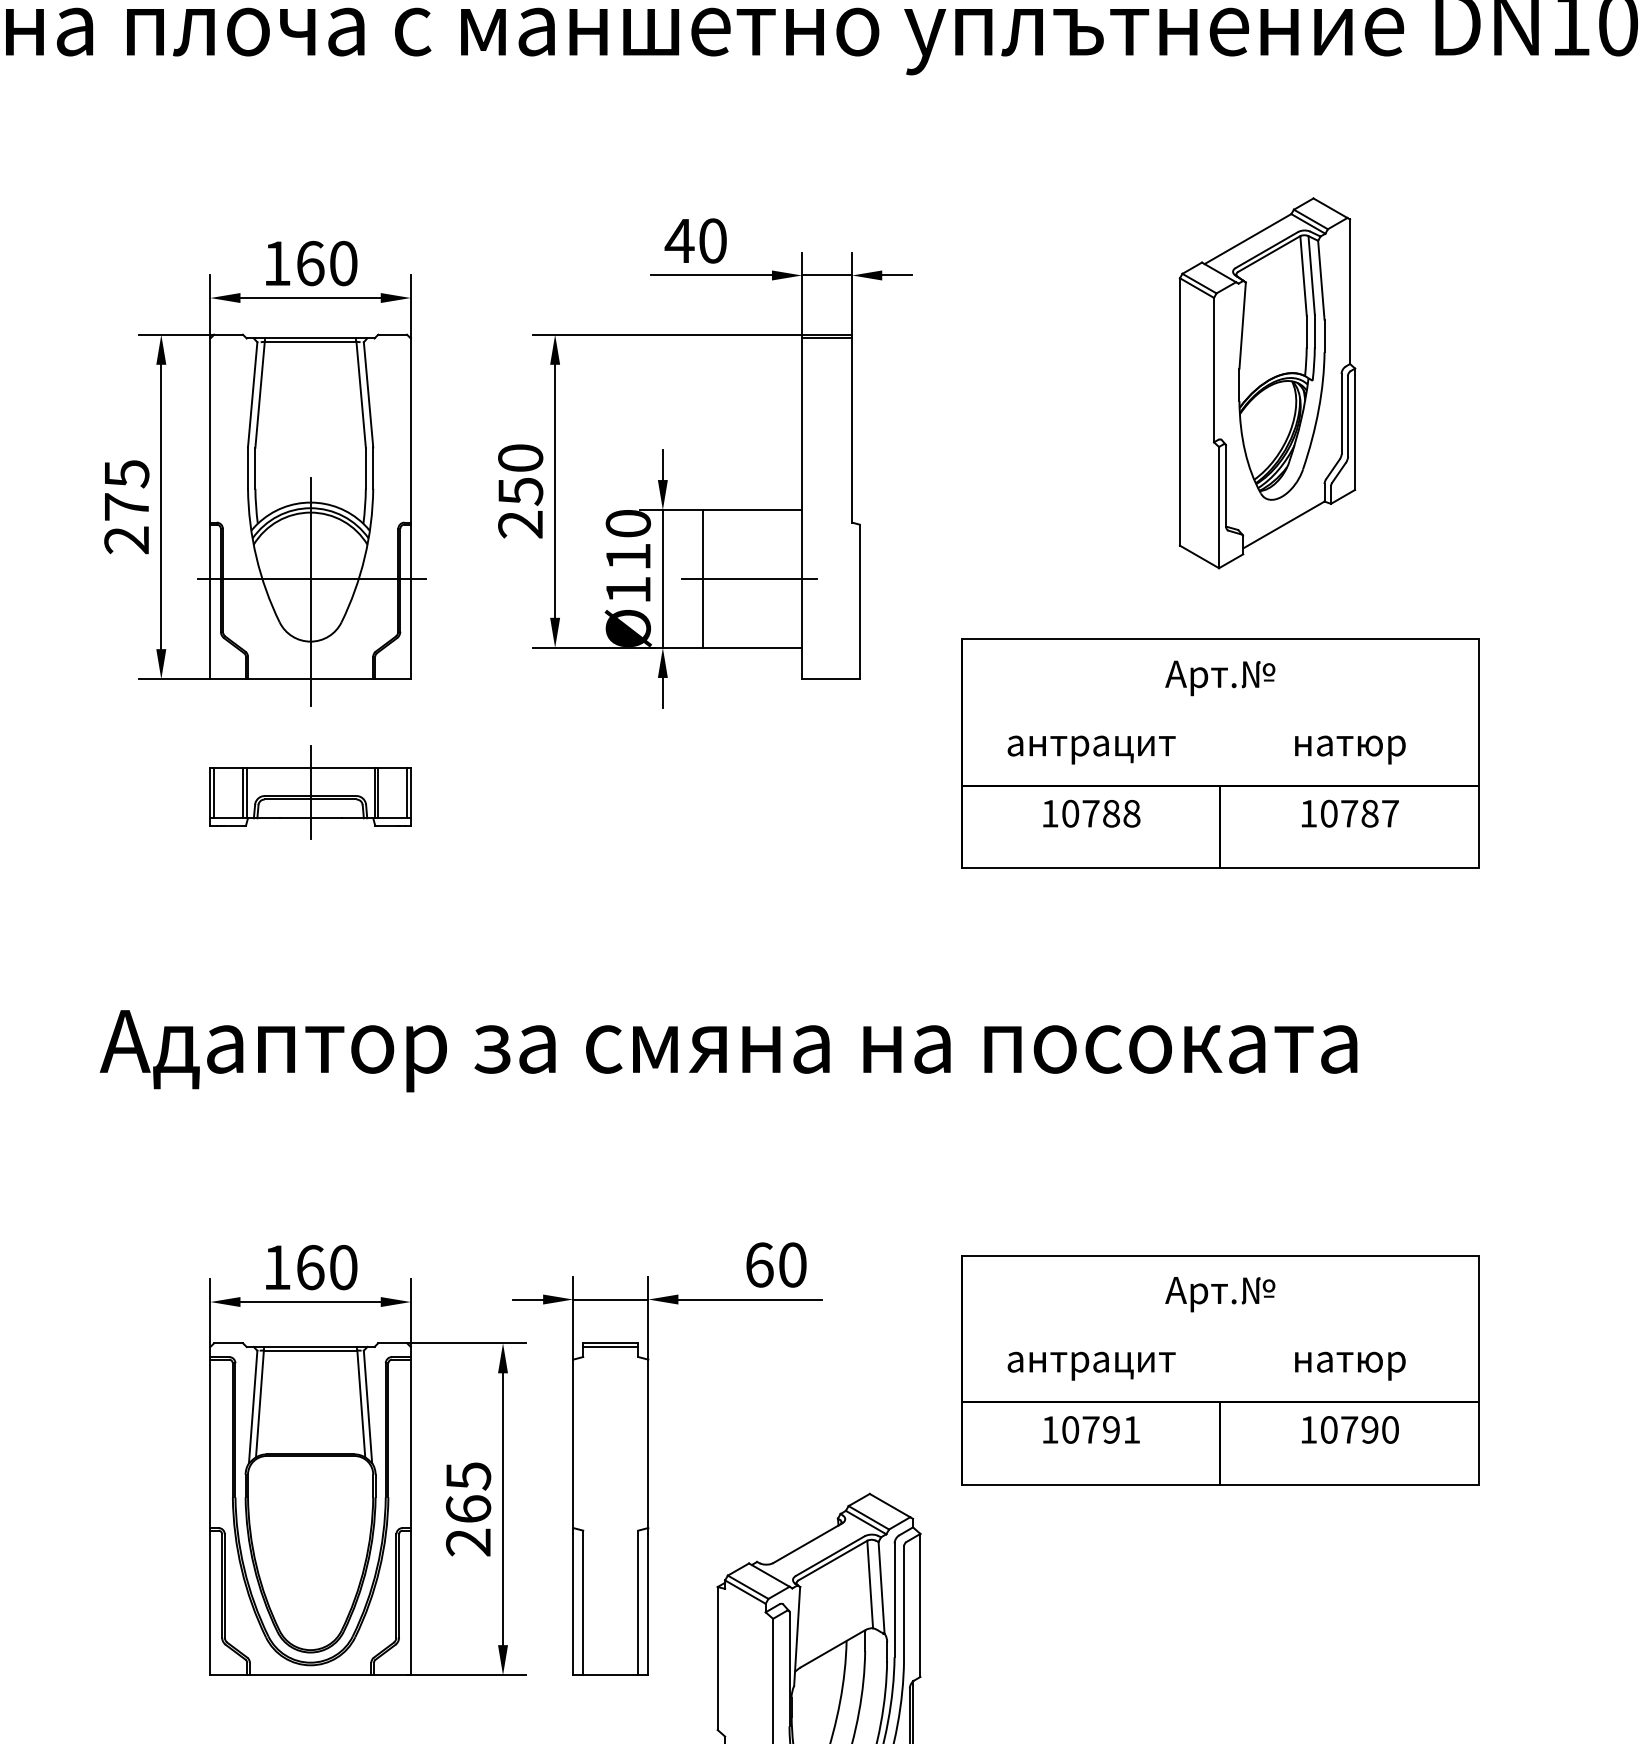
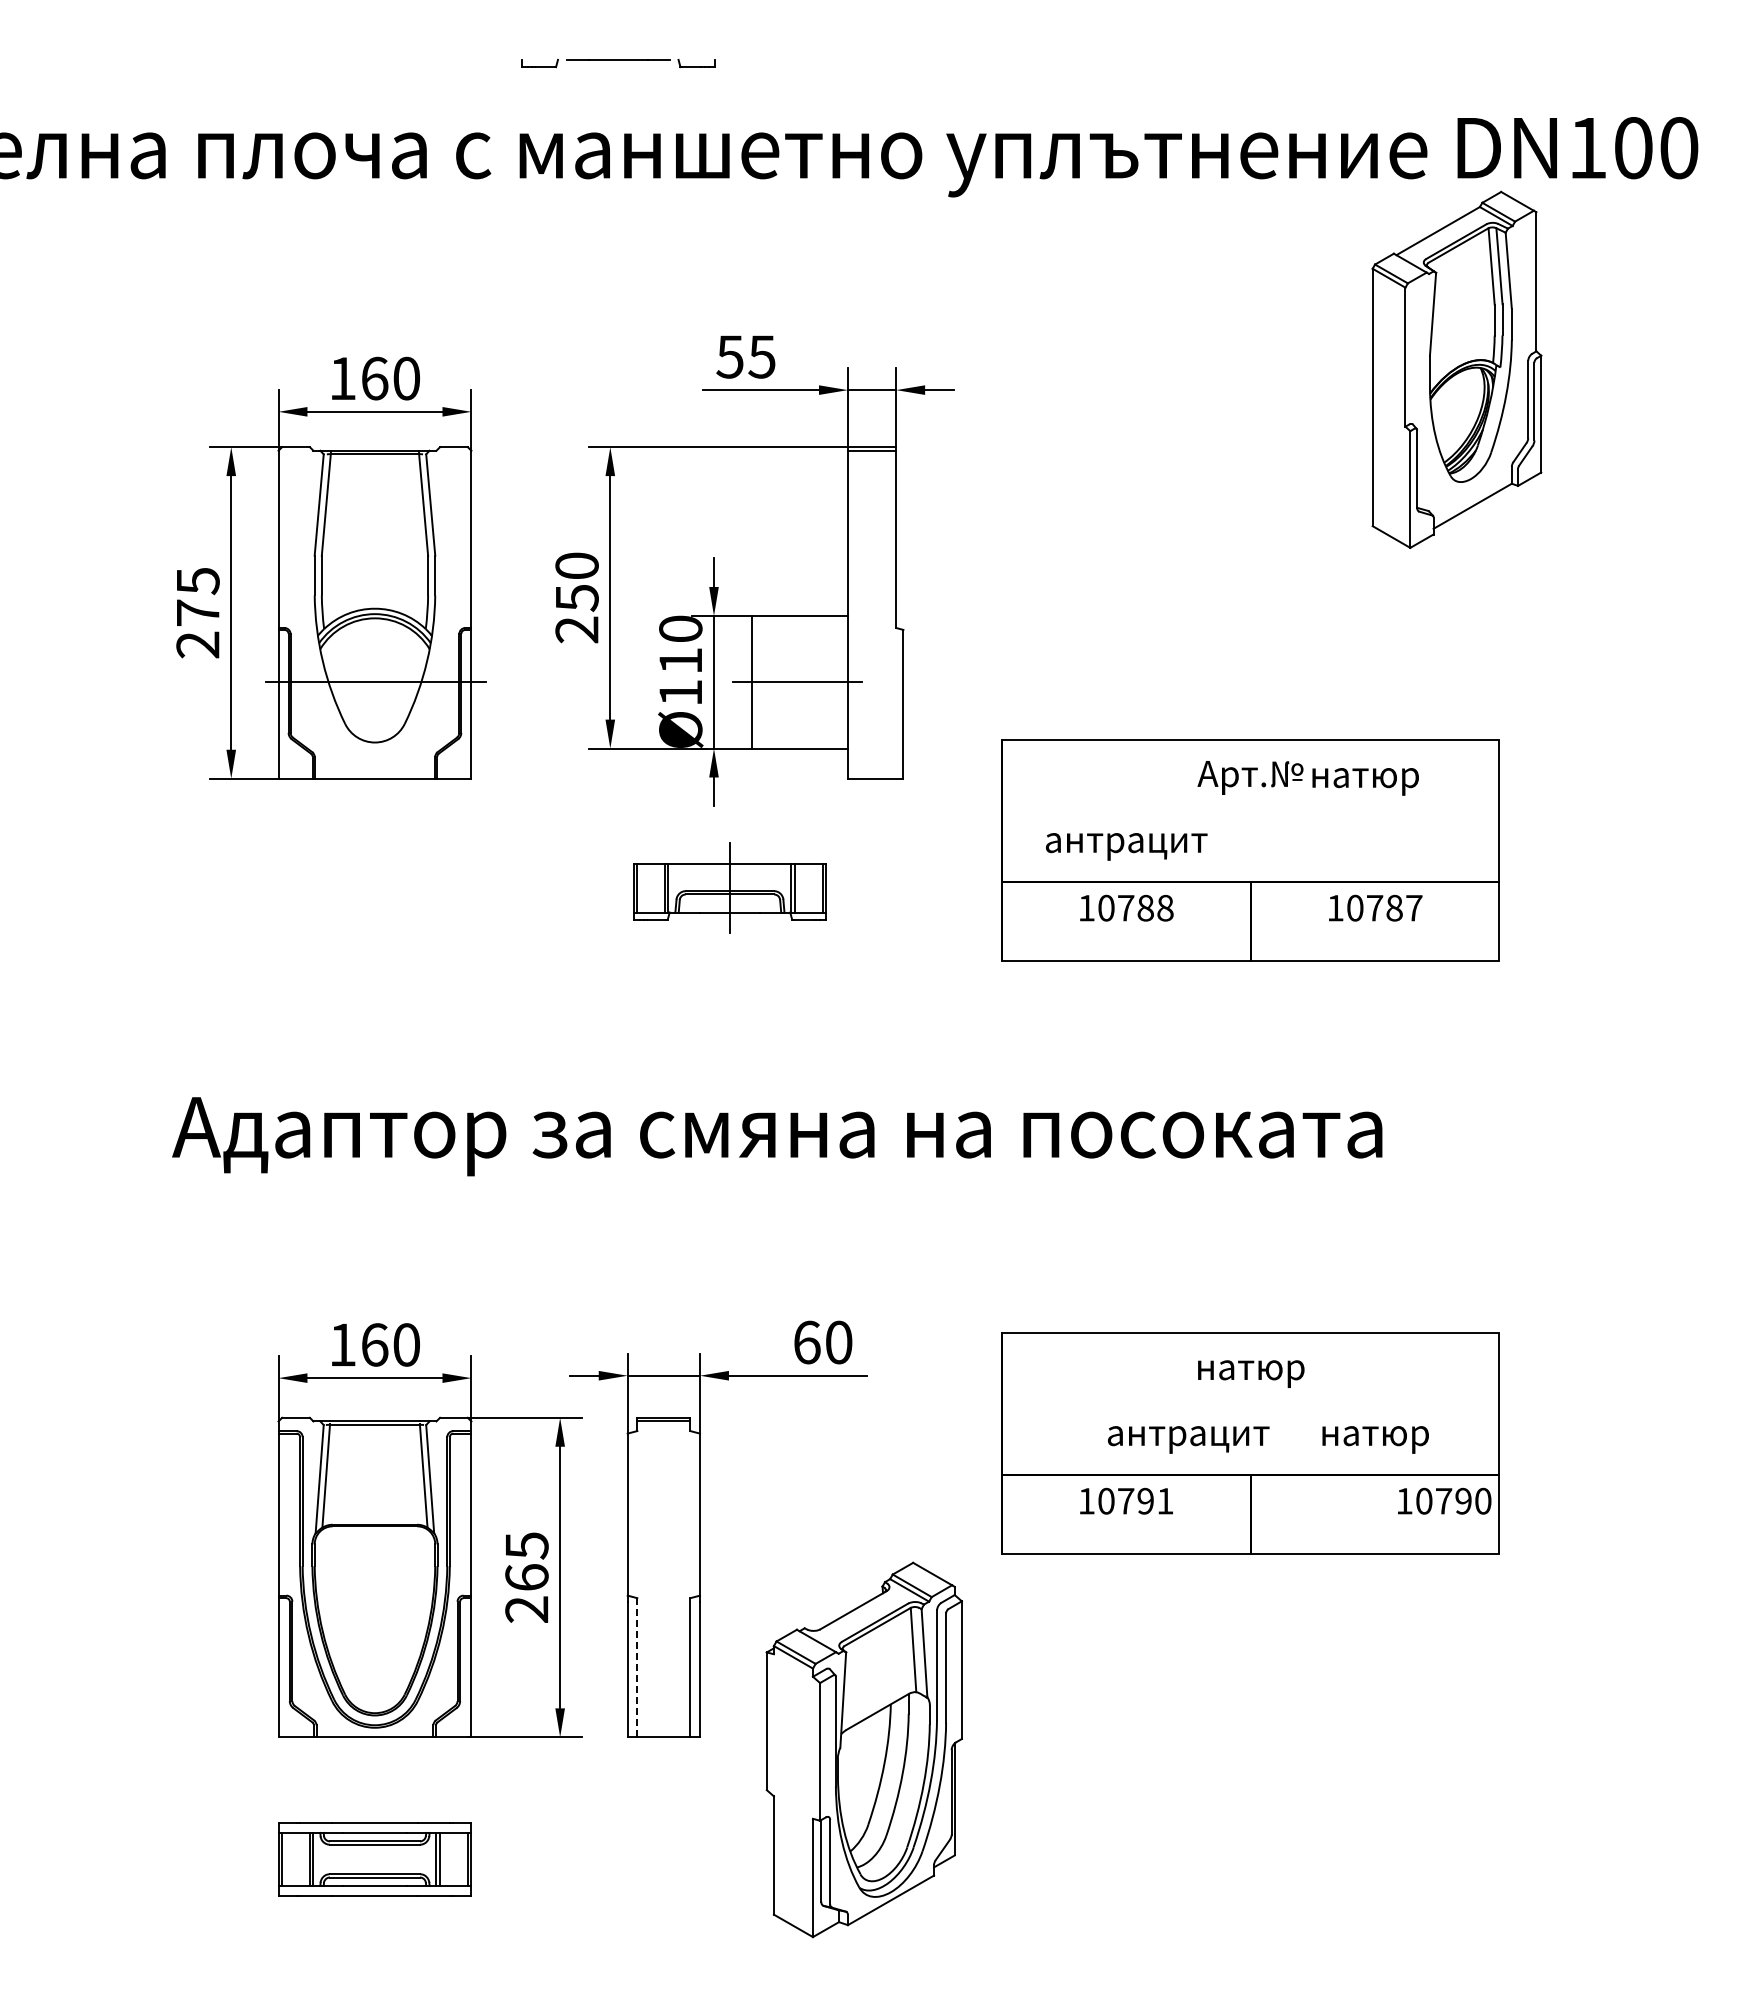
text: (695, 240) -> (745, 356), 40 -> 55
part: (1267, 382) -> (1456, 369), moved
line: (310, 591) -> (374, 694), removed
text: (1350, 749) -> (1365, 781), moved
part: (310, 792) -> (729, 887), moved
text: (1220, 1294) -> (1250, 1370), Арт.№ -> натюр
text: (1091, 1365) -> (1188, 1439), moved
text: (1350, 1429) -> (1444, 1500), moved
line: (583, 1602) -> (637, 1667), solid -> dashed

